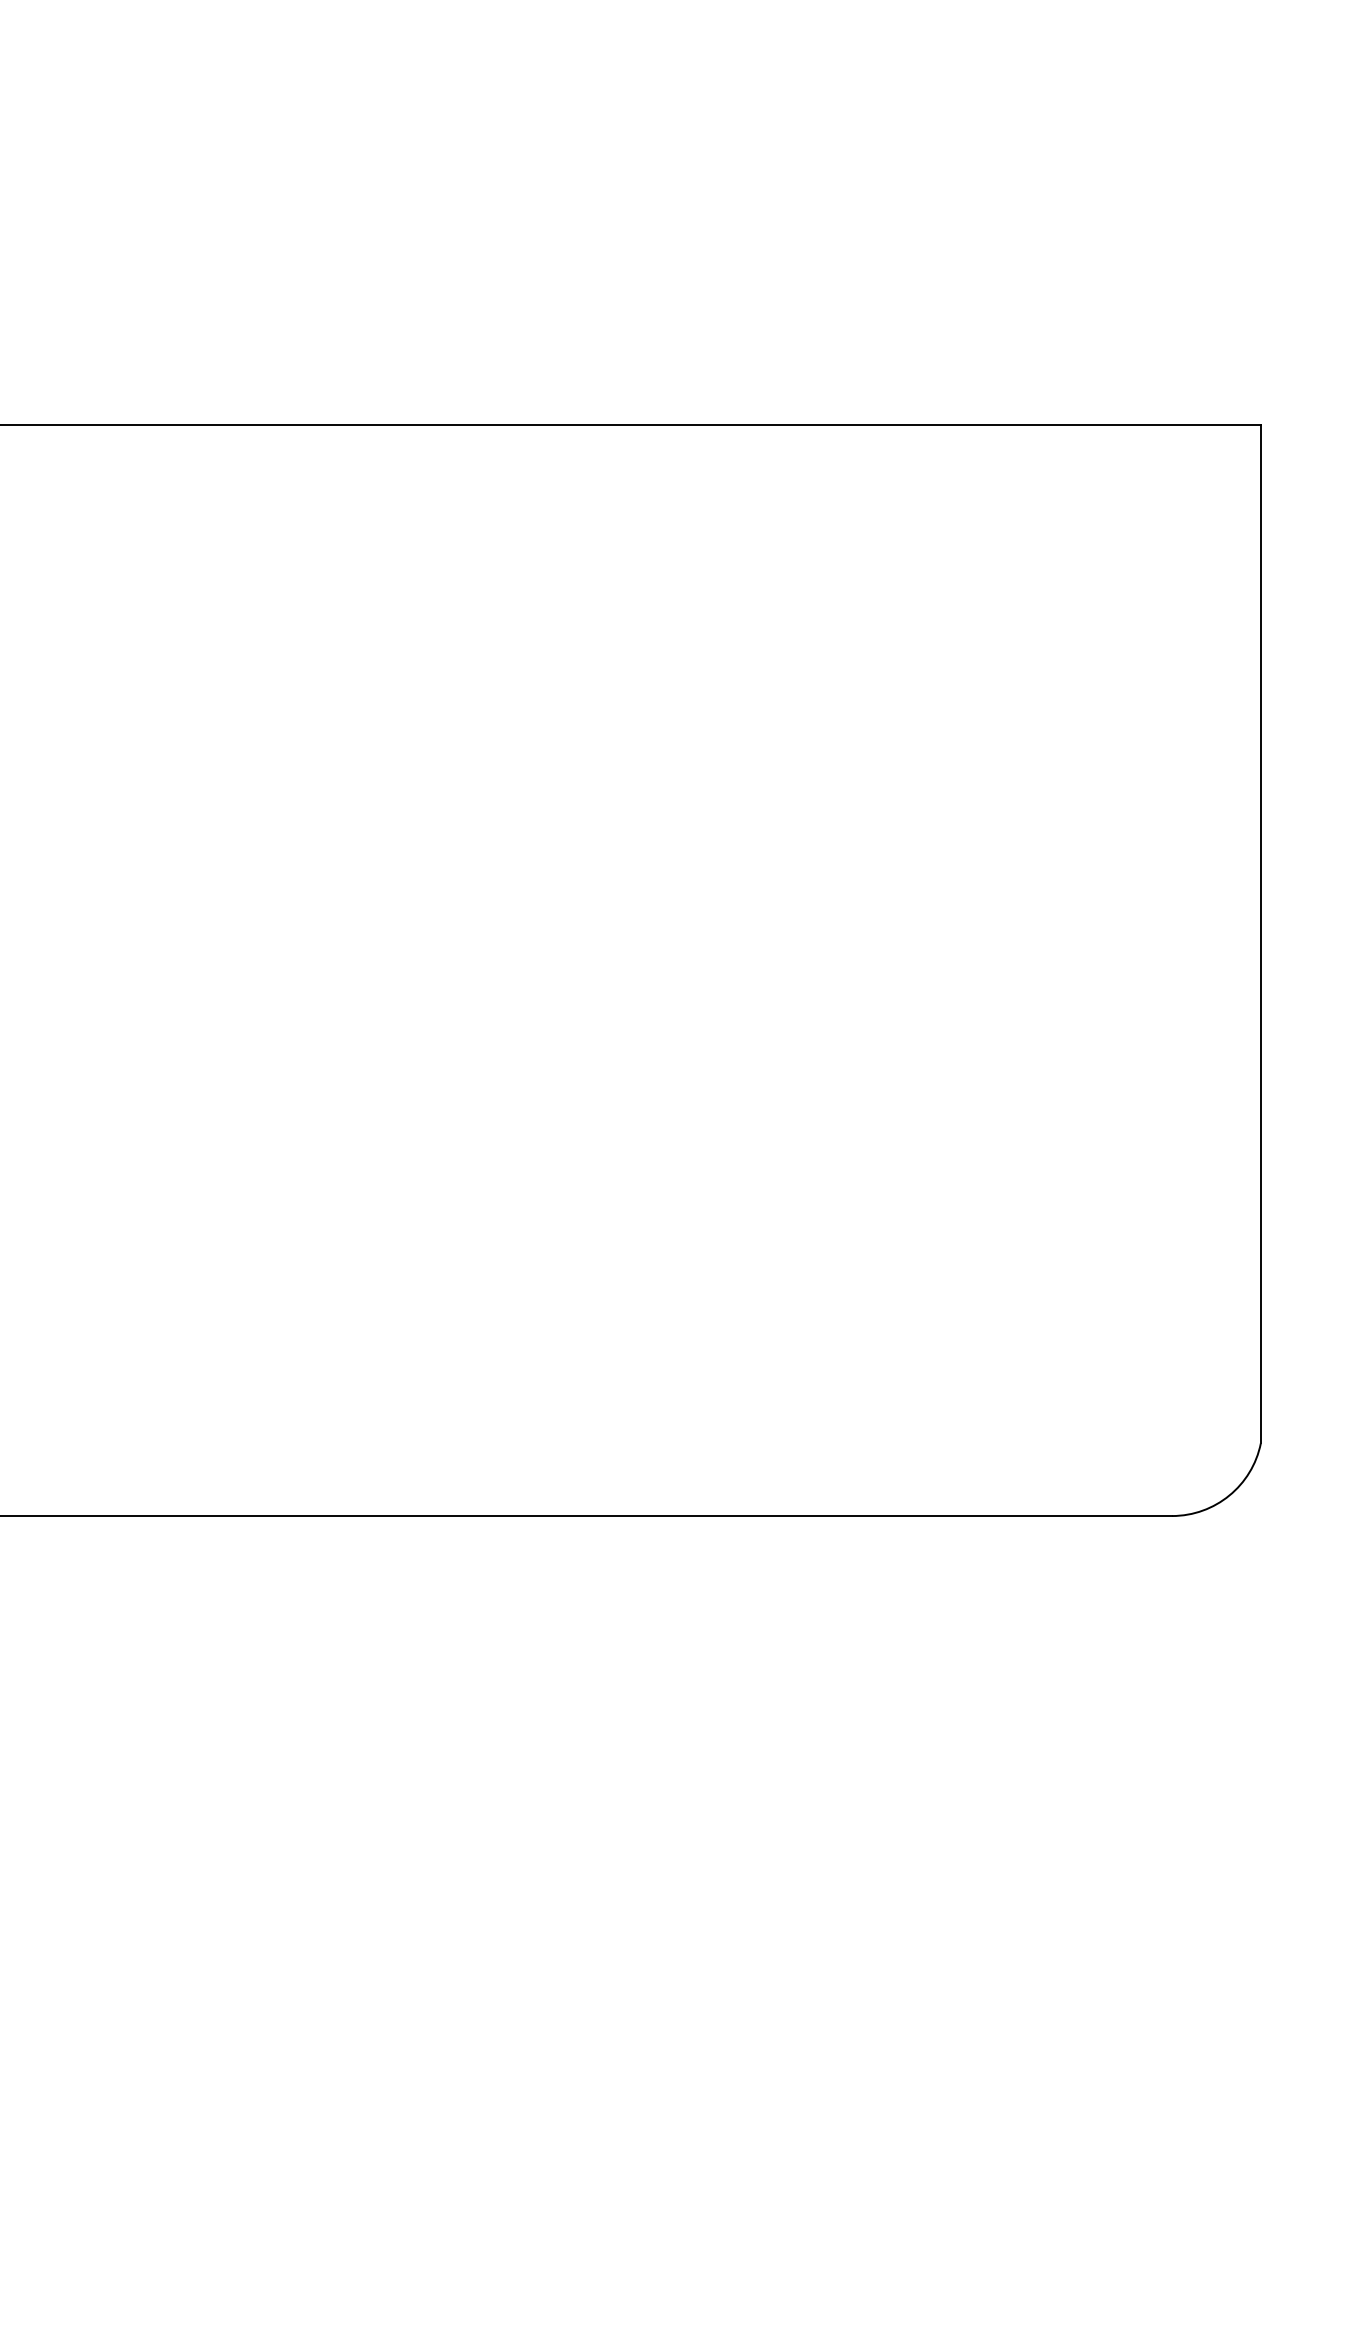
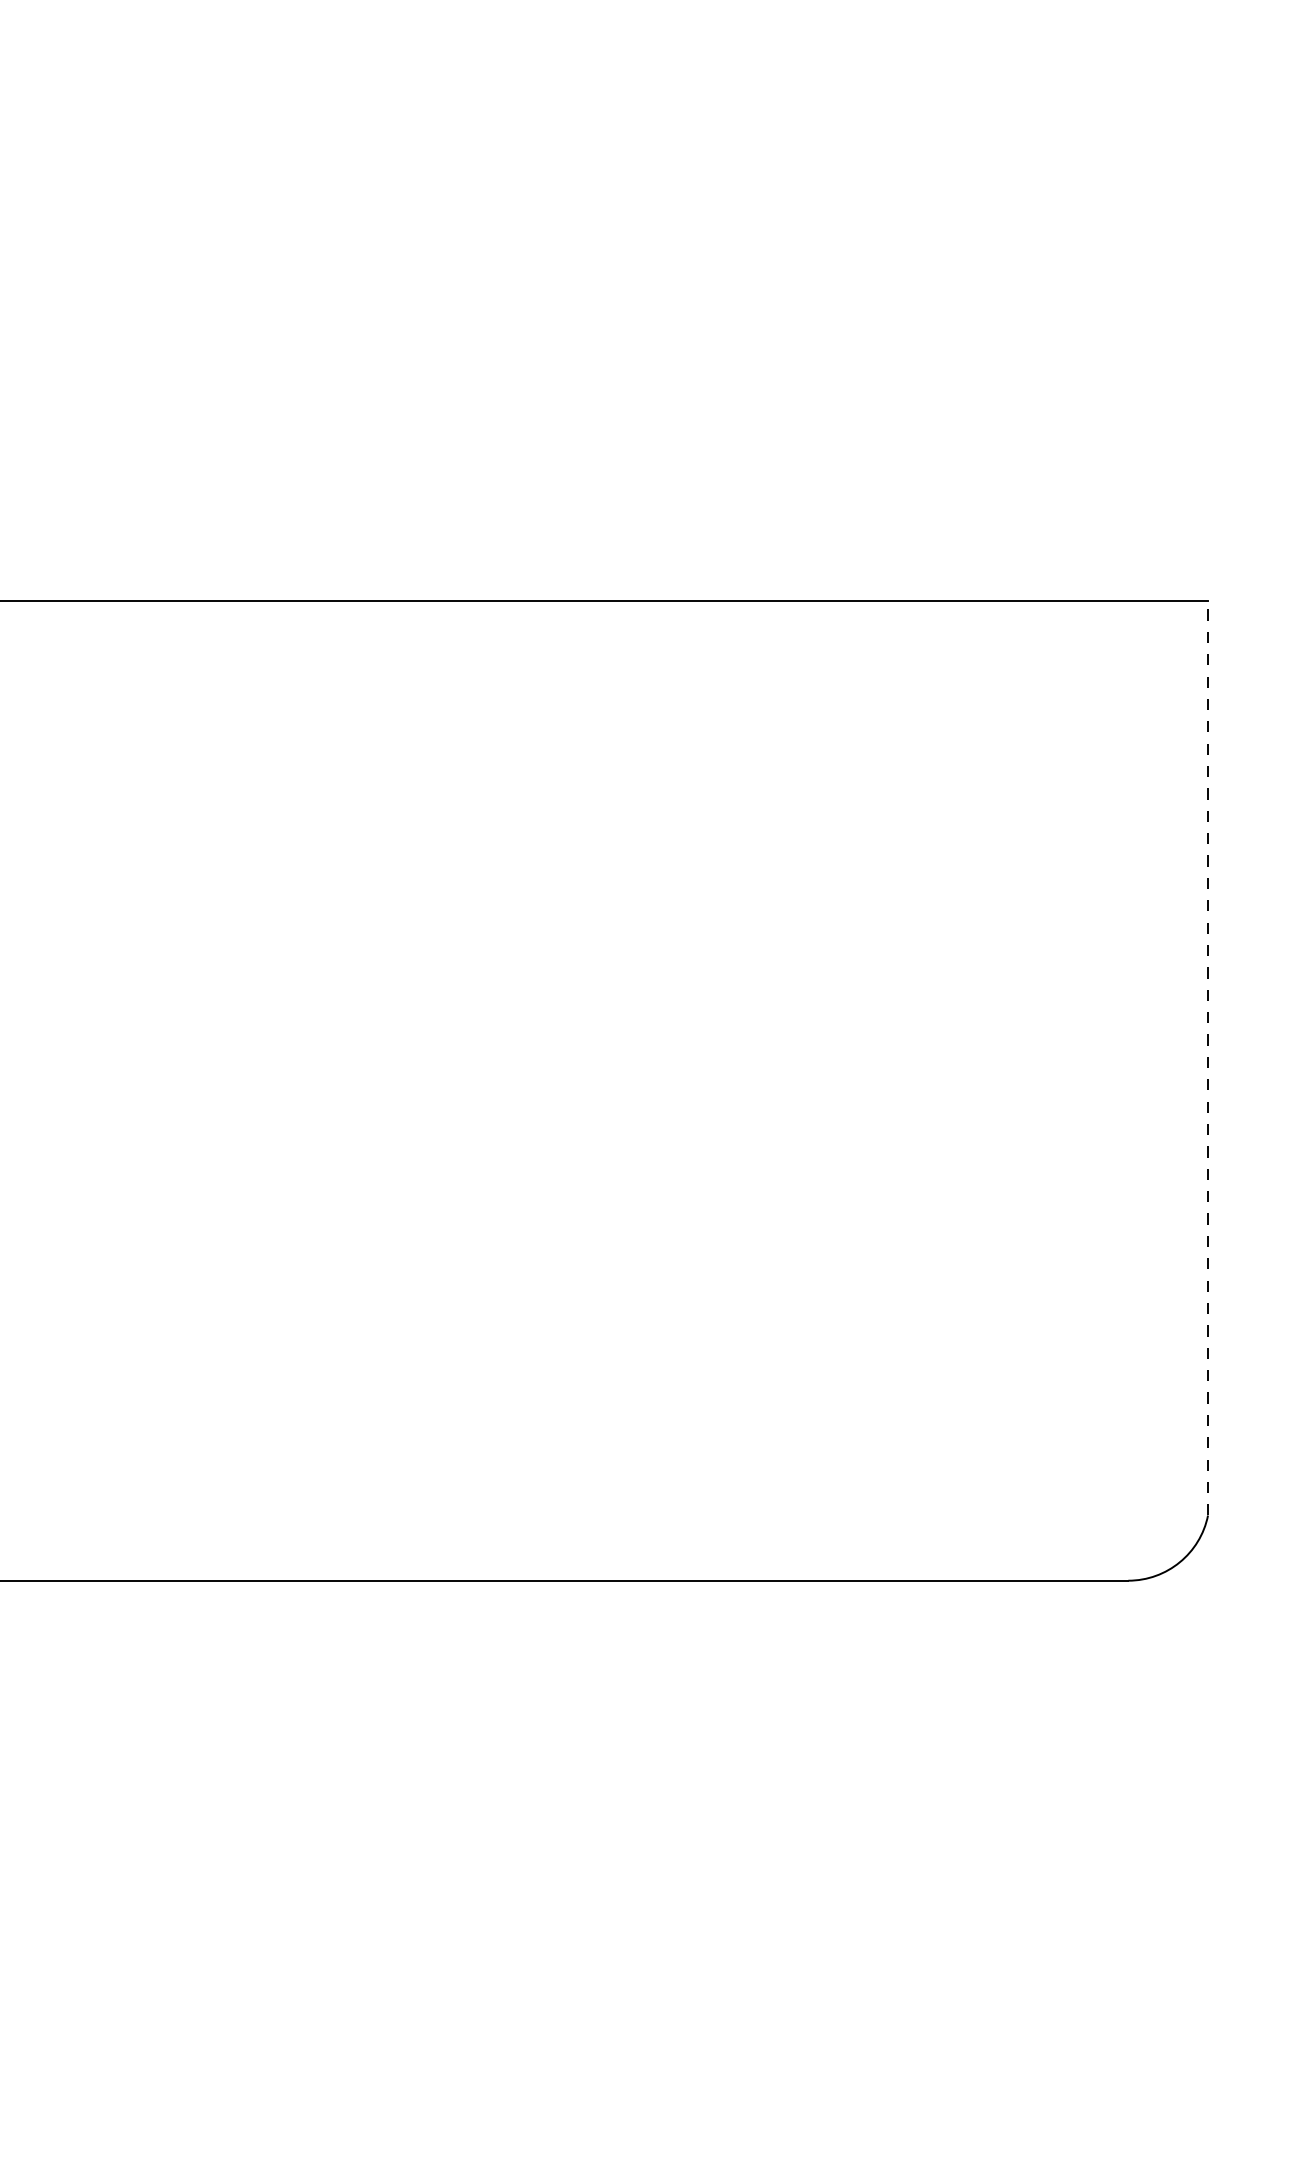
line: (1260, 933) -> (1207, 1057), solid -> dashed

